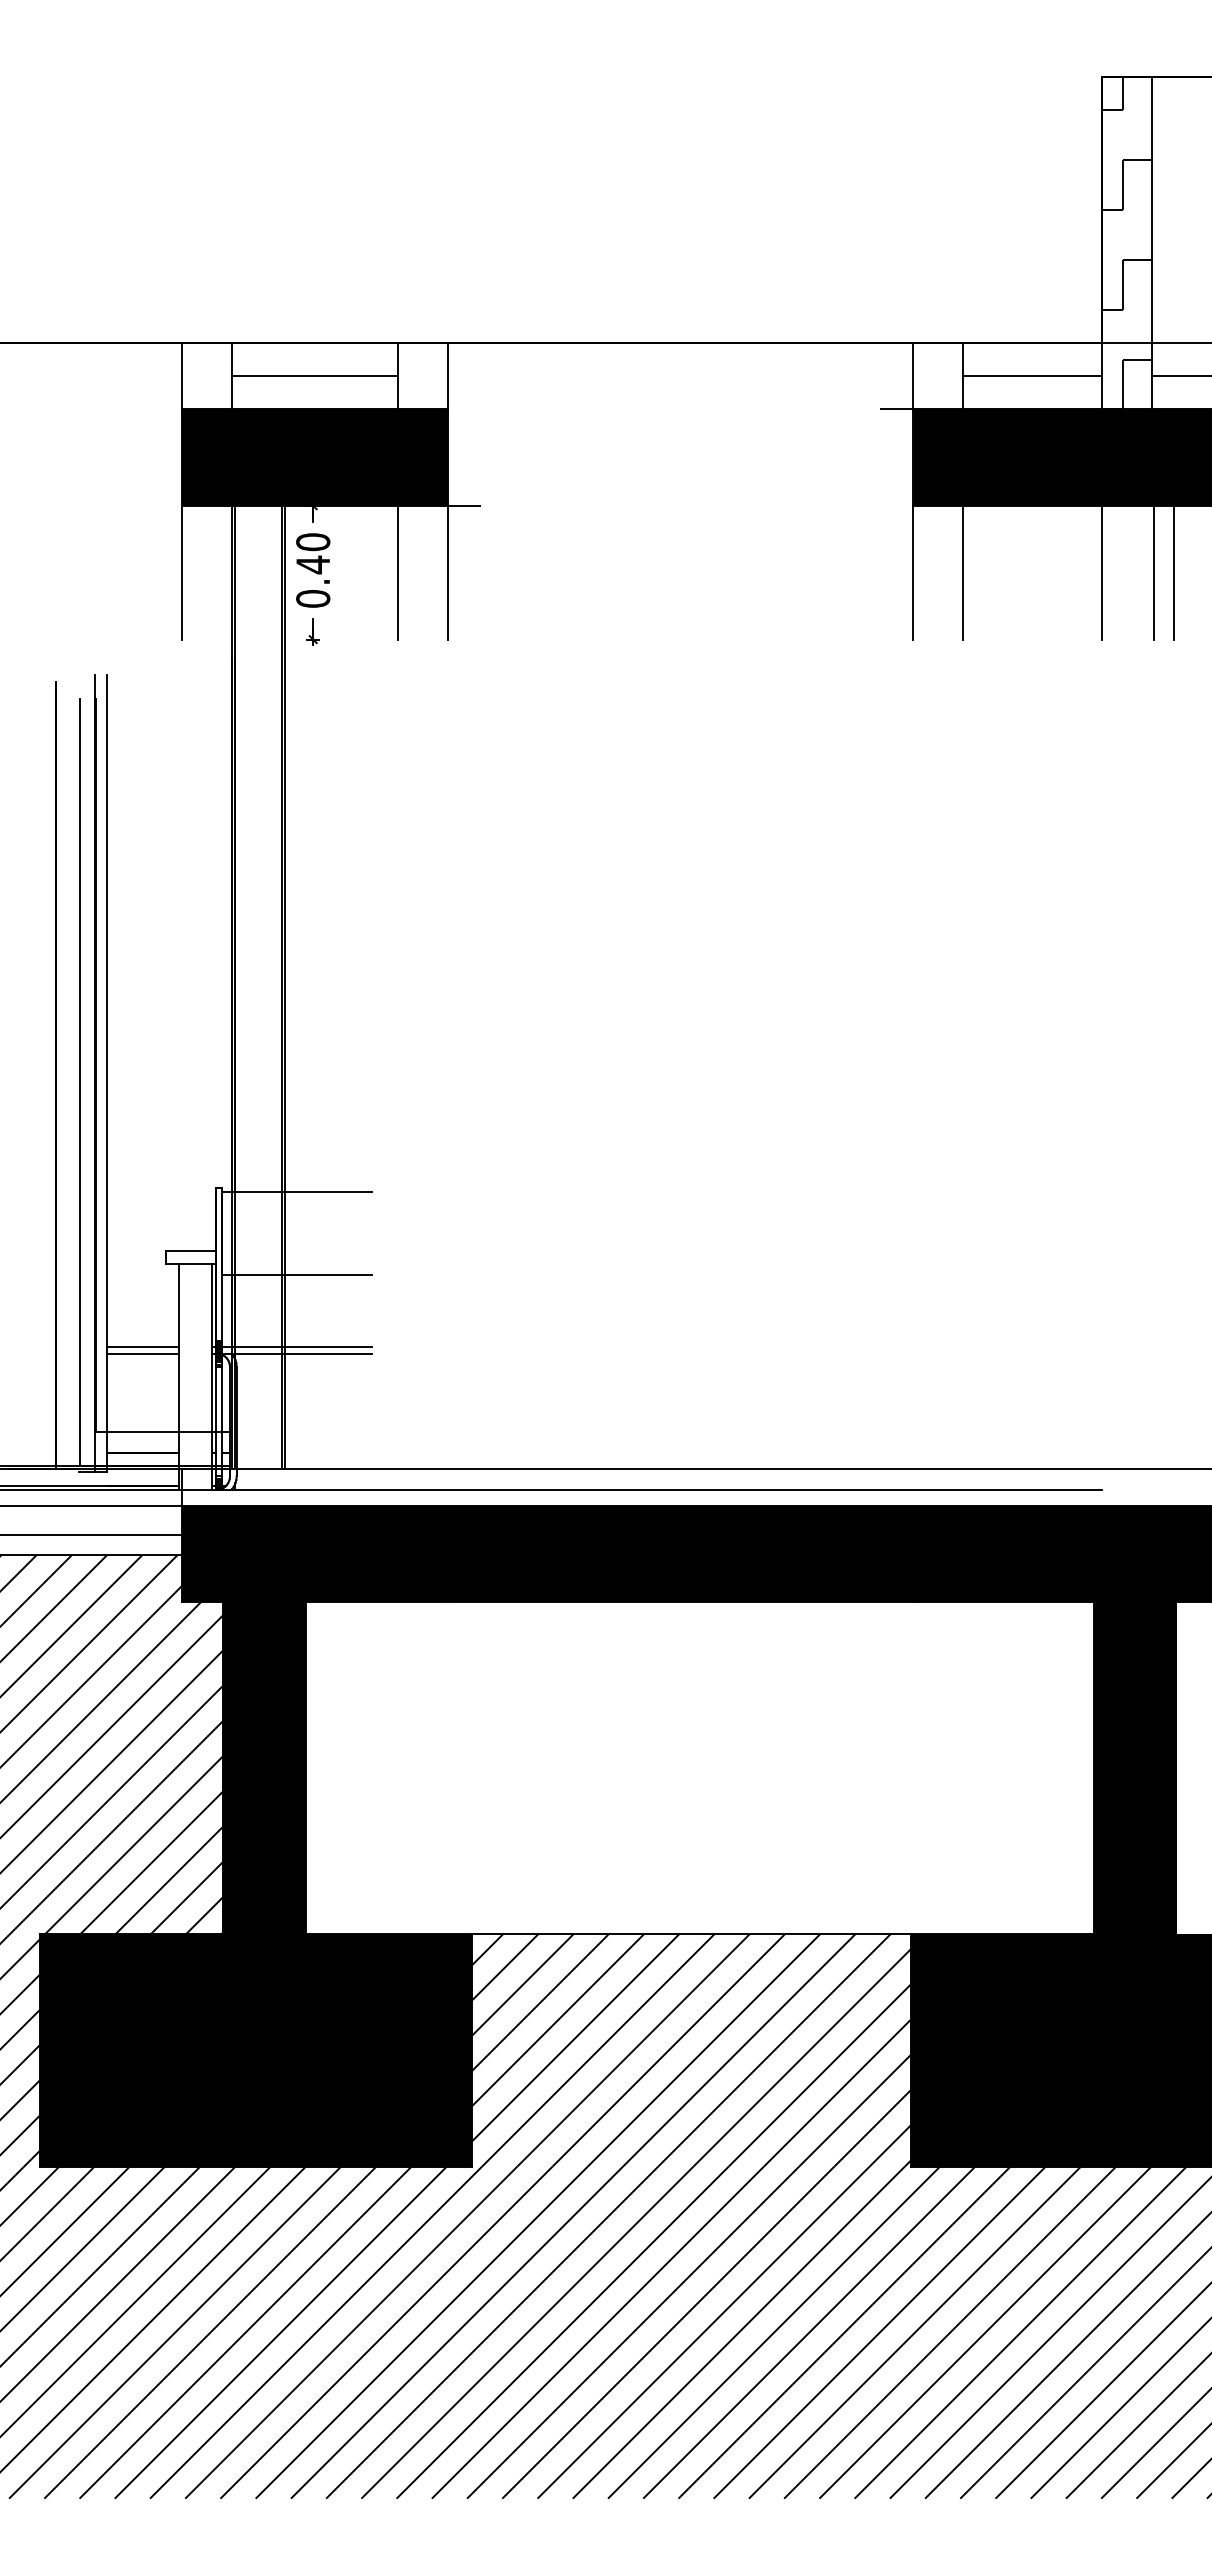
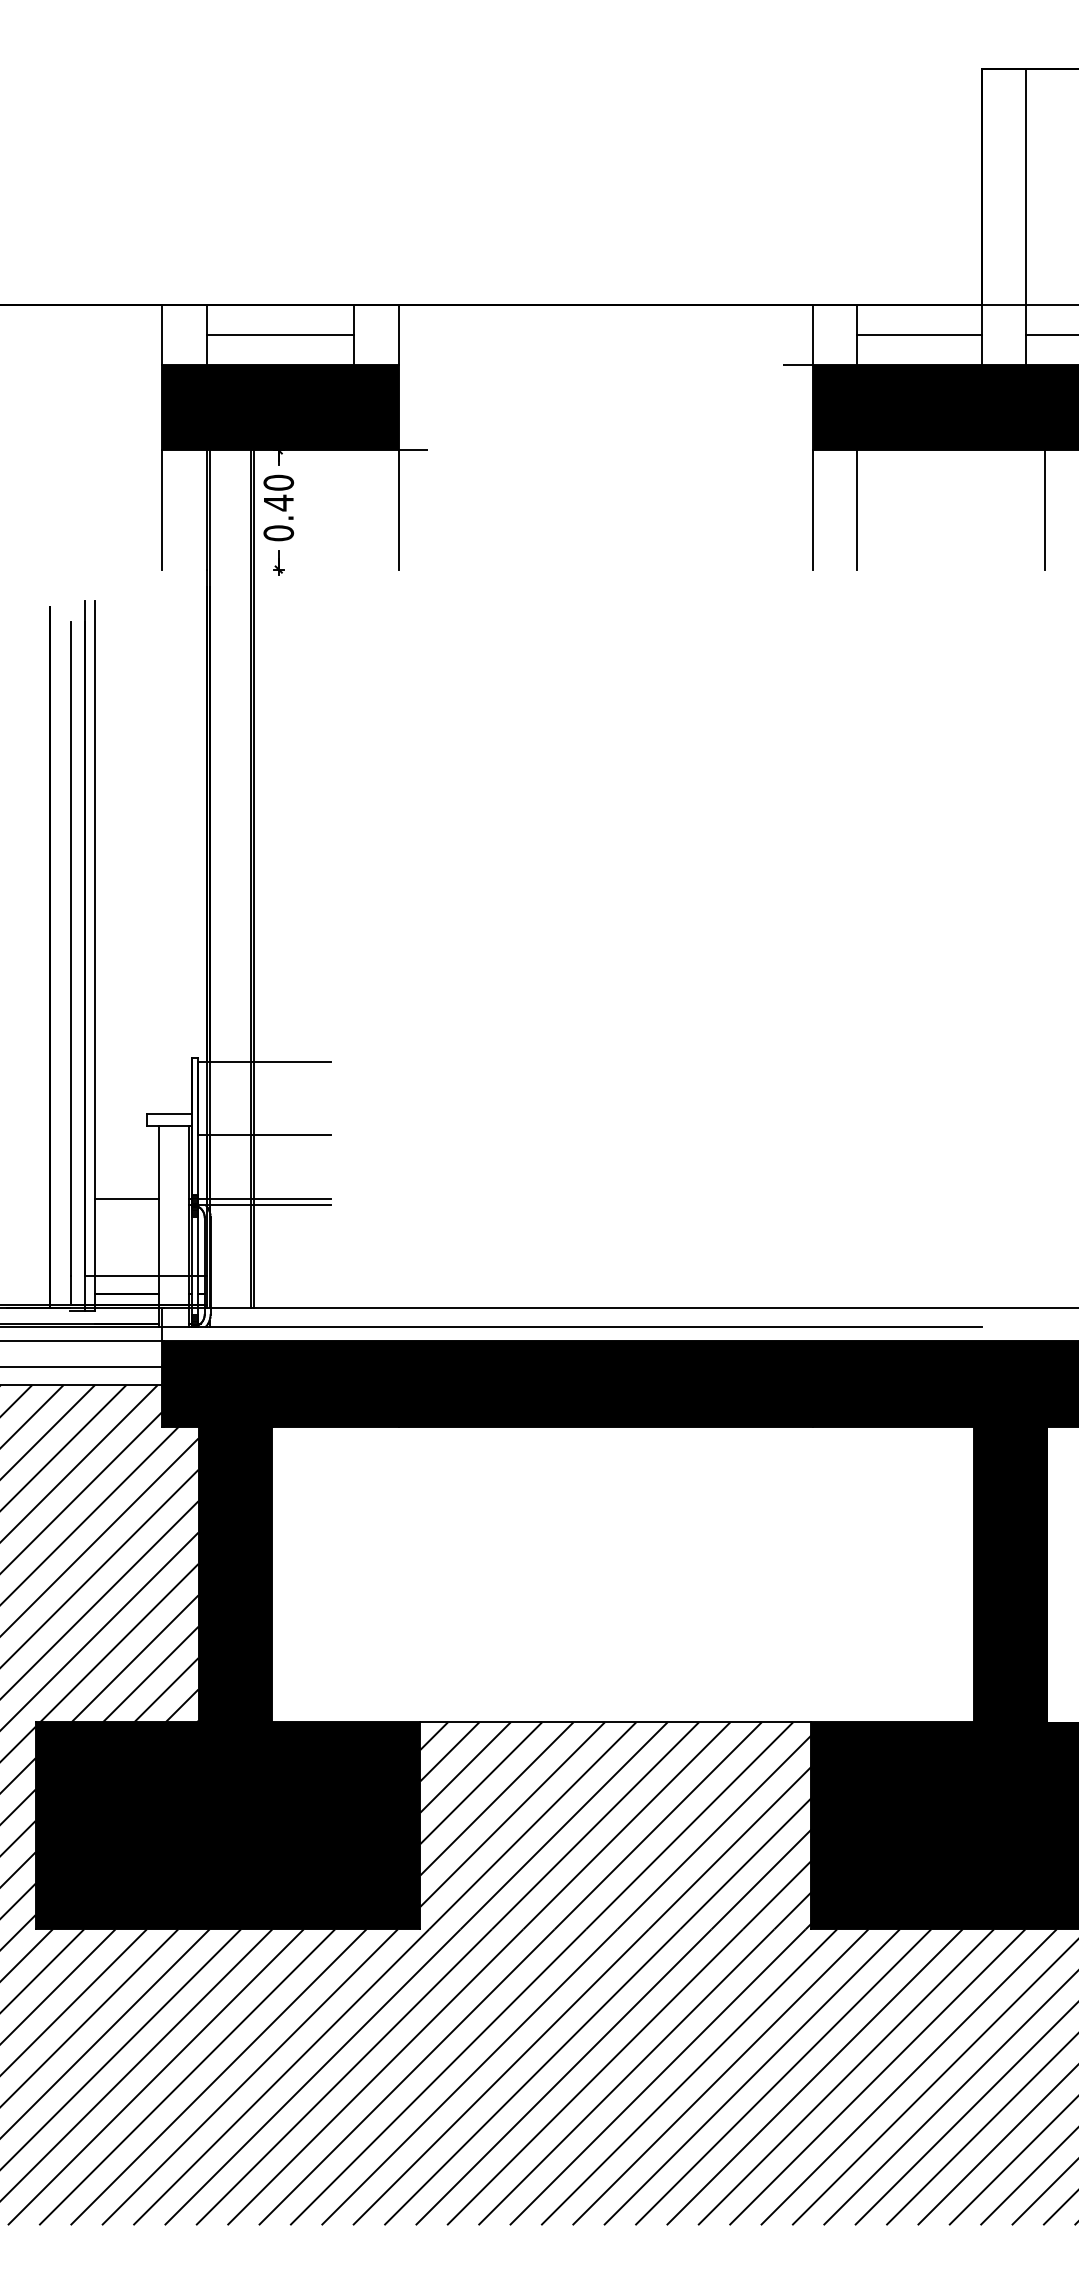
hatch: (1127, 291) -> (1003, 259), removed
line: (398, 572) -> (354, 509), removed
line: (1102, 572) -> (981, 509), removed
line: (1153, 572) -> (1027, 509), removed
line: (143, 1353) -> (127, 1205), removed

